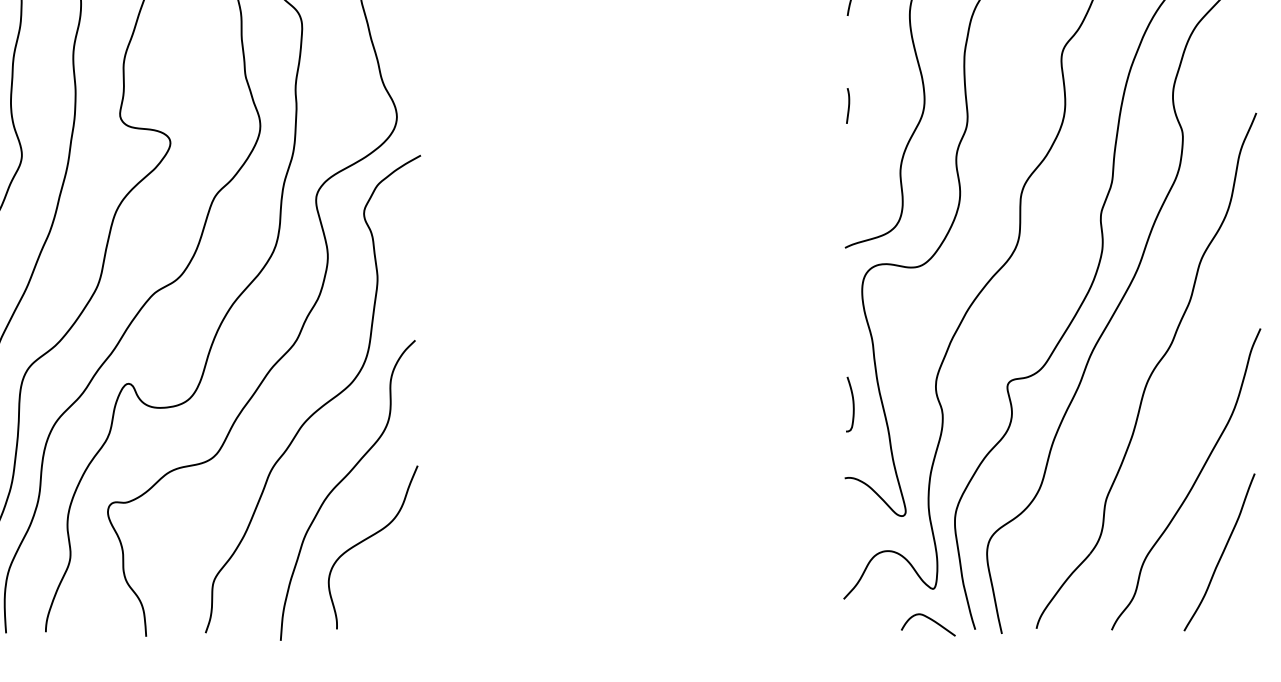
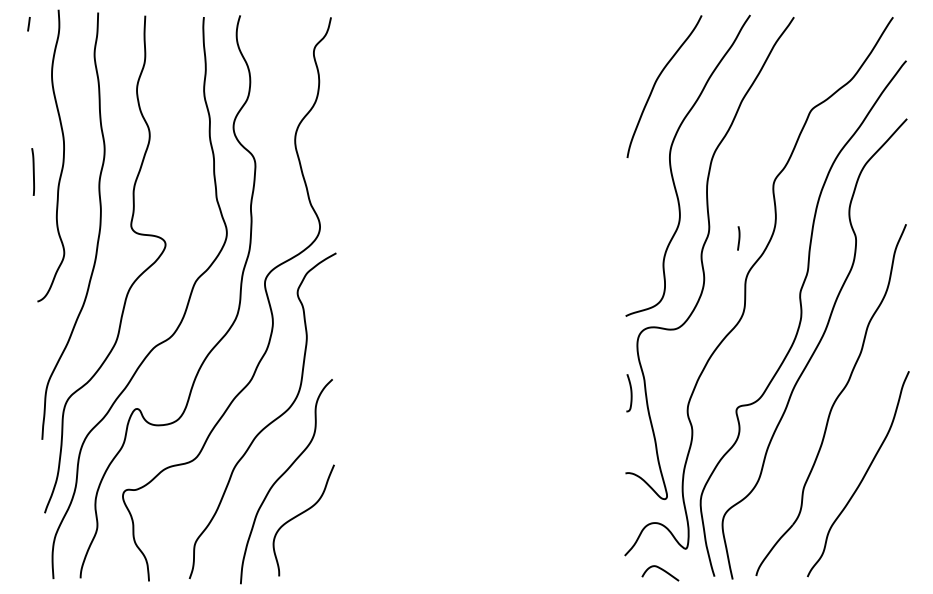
line: (847, 106) -> (738, 238), moved
curve: (852, 405) -> (630, 393), moved
curve: (1221, 551) -> (882, 523), removed
curve: (929, 620) -> (661, 570), moved

